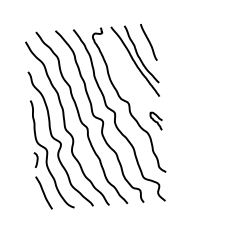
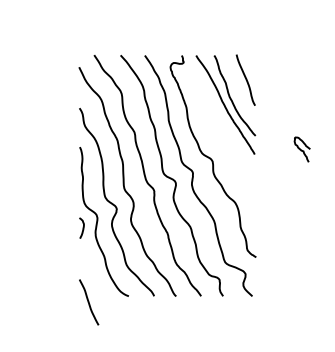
curve: (155, 121) -> (301, 149), moved
curve: (44, 193) -> (89, 302), moved

